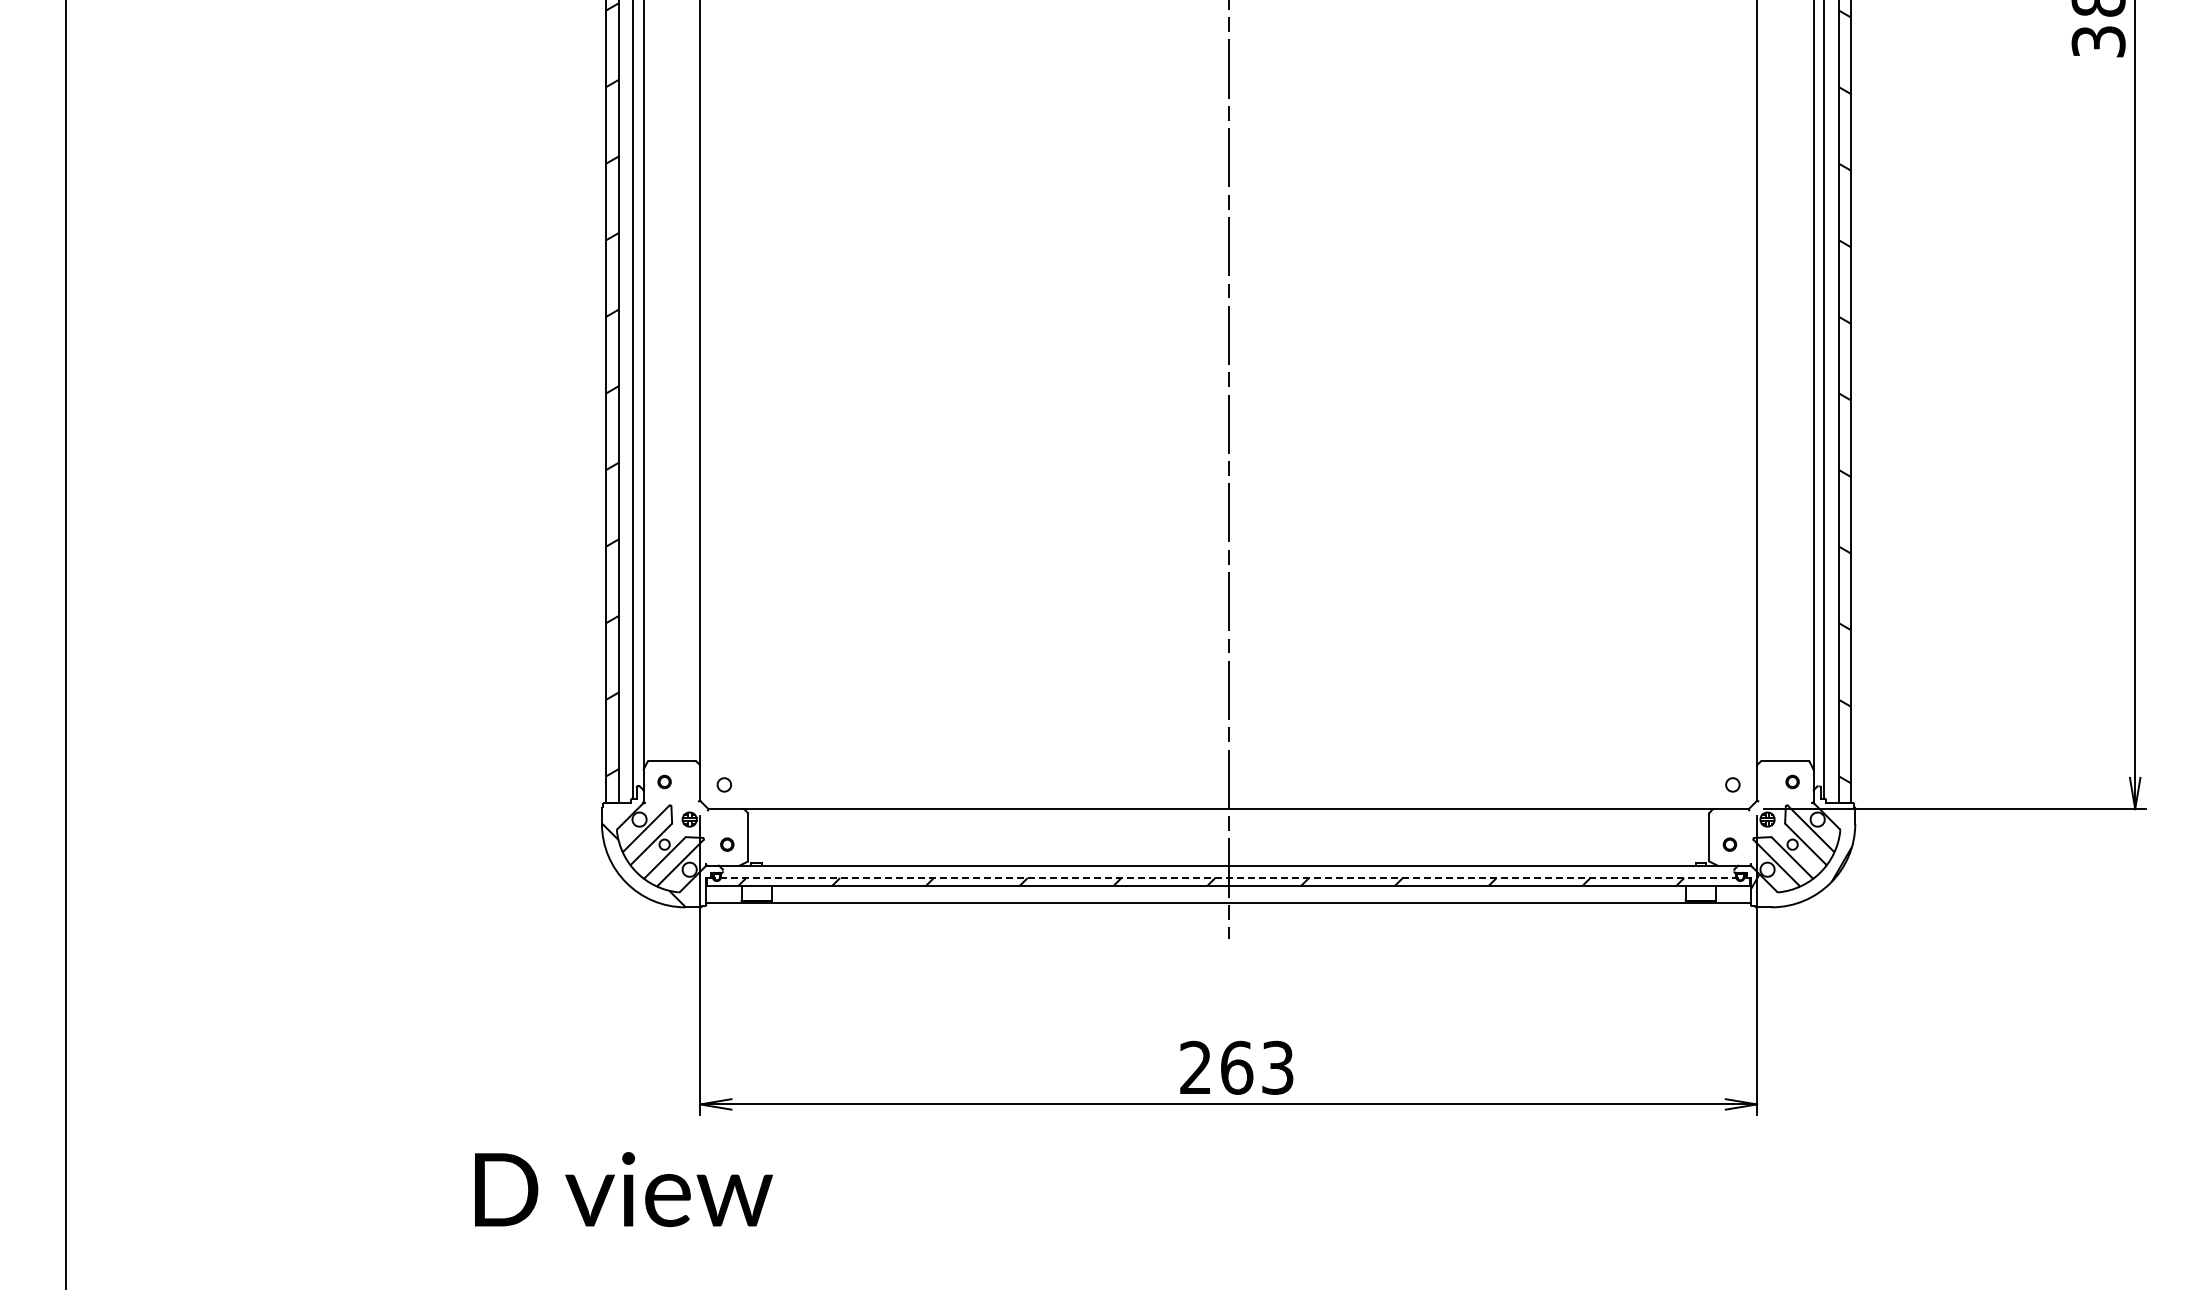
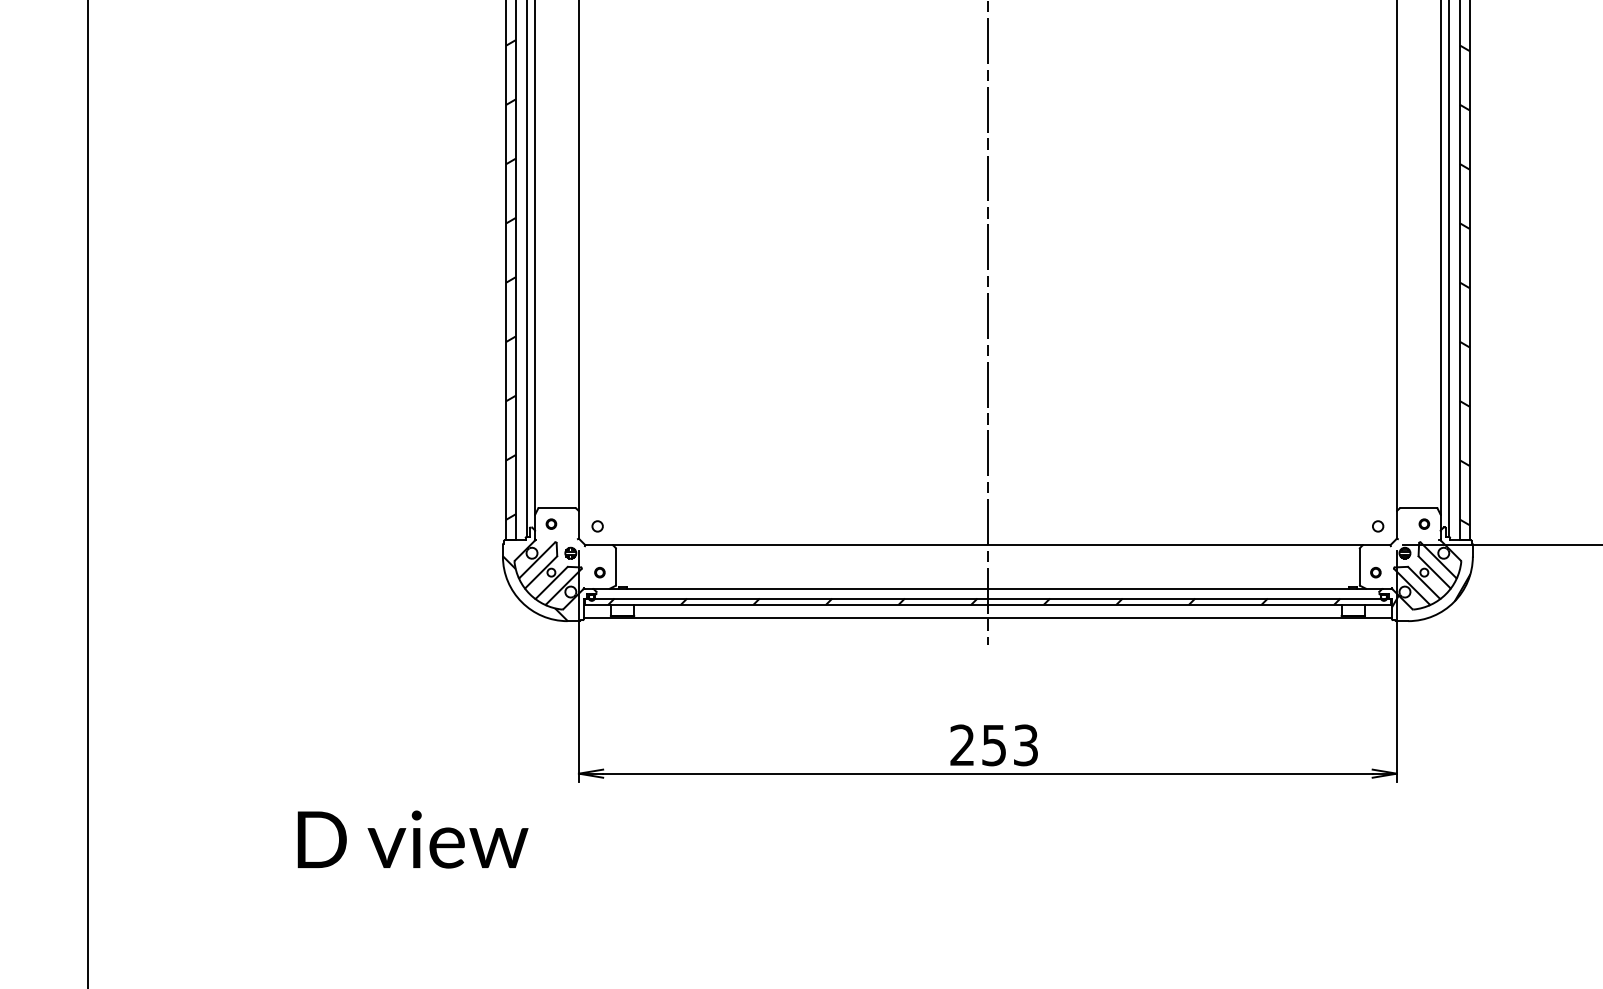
line: (1228, 878) -> (987, 598), dashed -> solid
text: (1237, 1067) -> (994, 745), 263 -> 253
text: (623, 1189) -> (412, 839), moved

